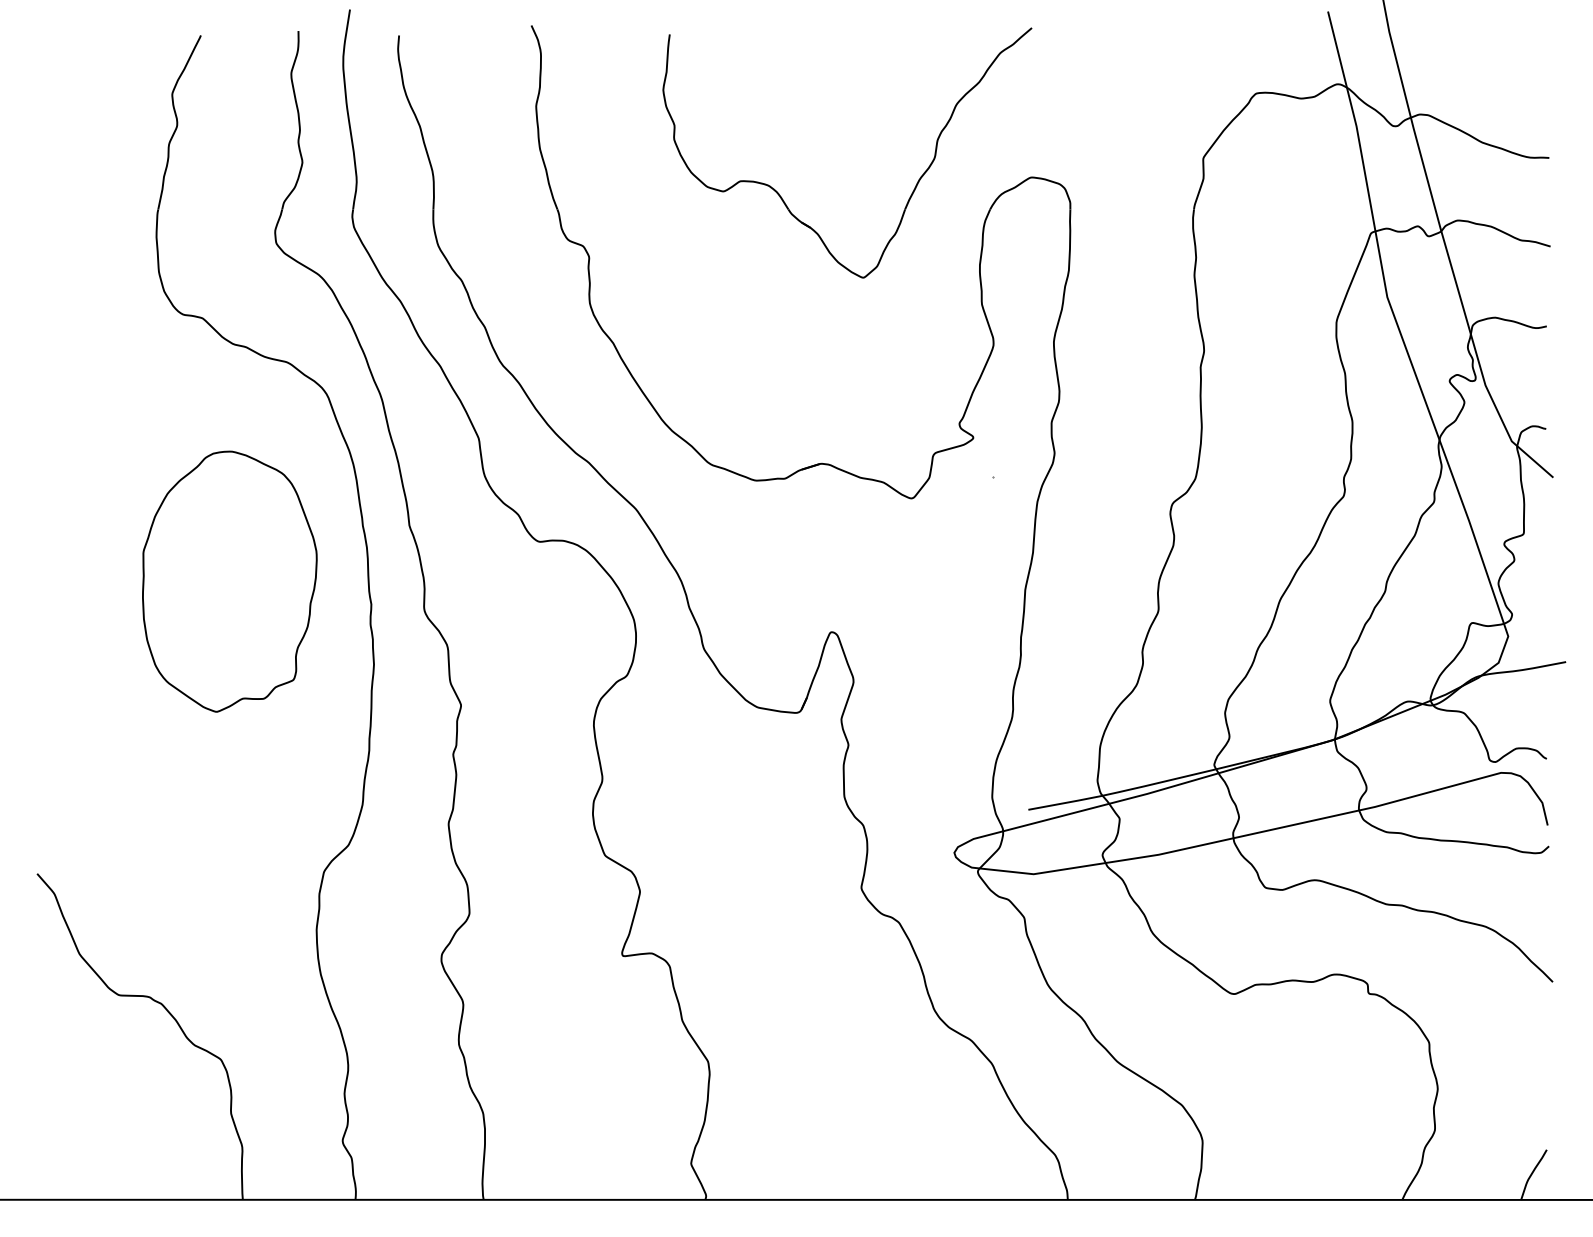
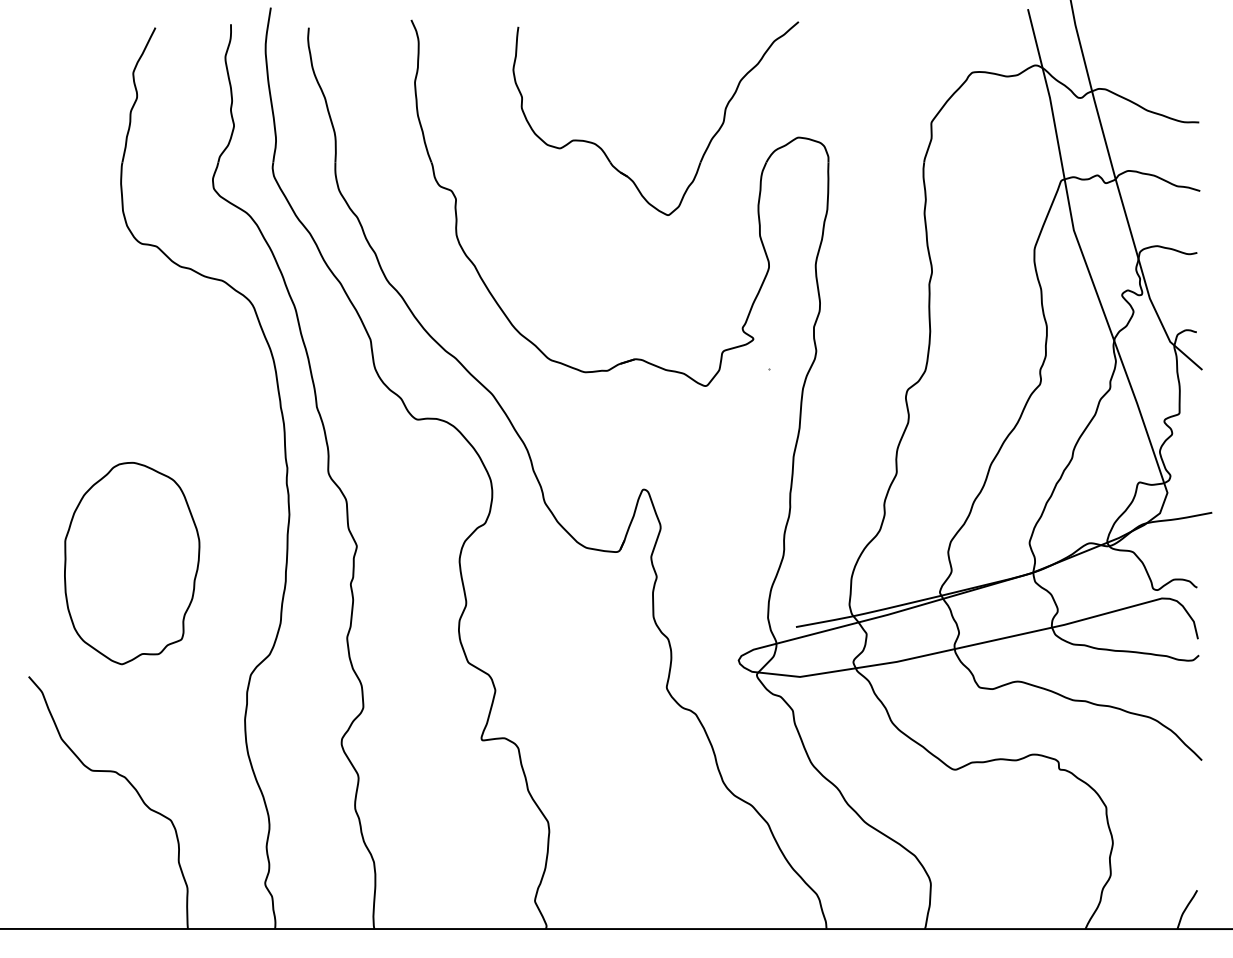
part: (229, 581) -> (131, 563), moved

